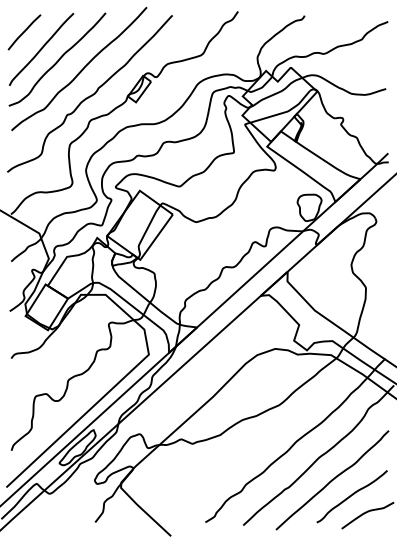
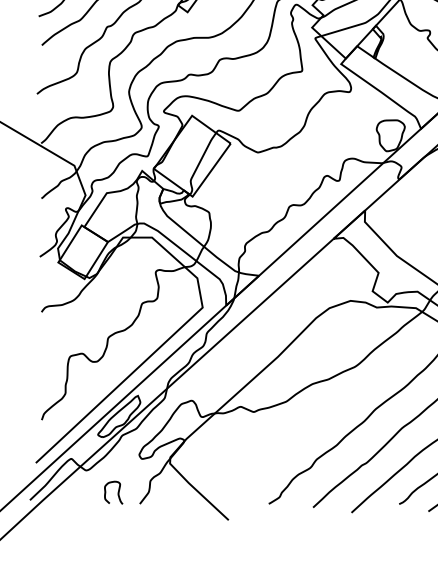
curve: (76, 512) -> (117, 492), added

